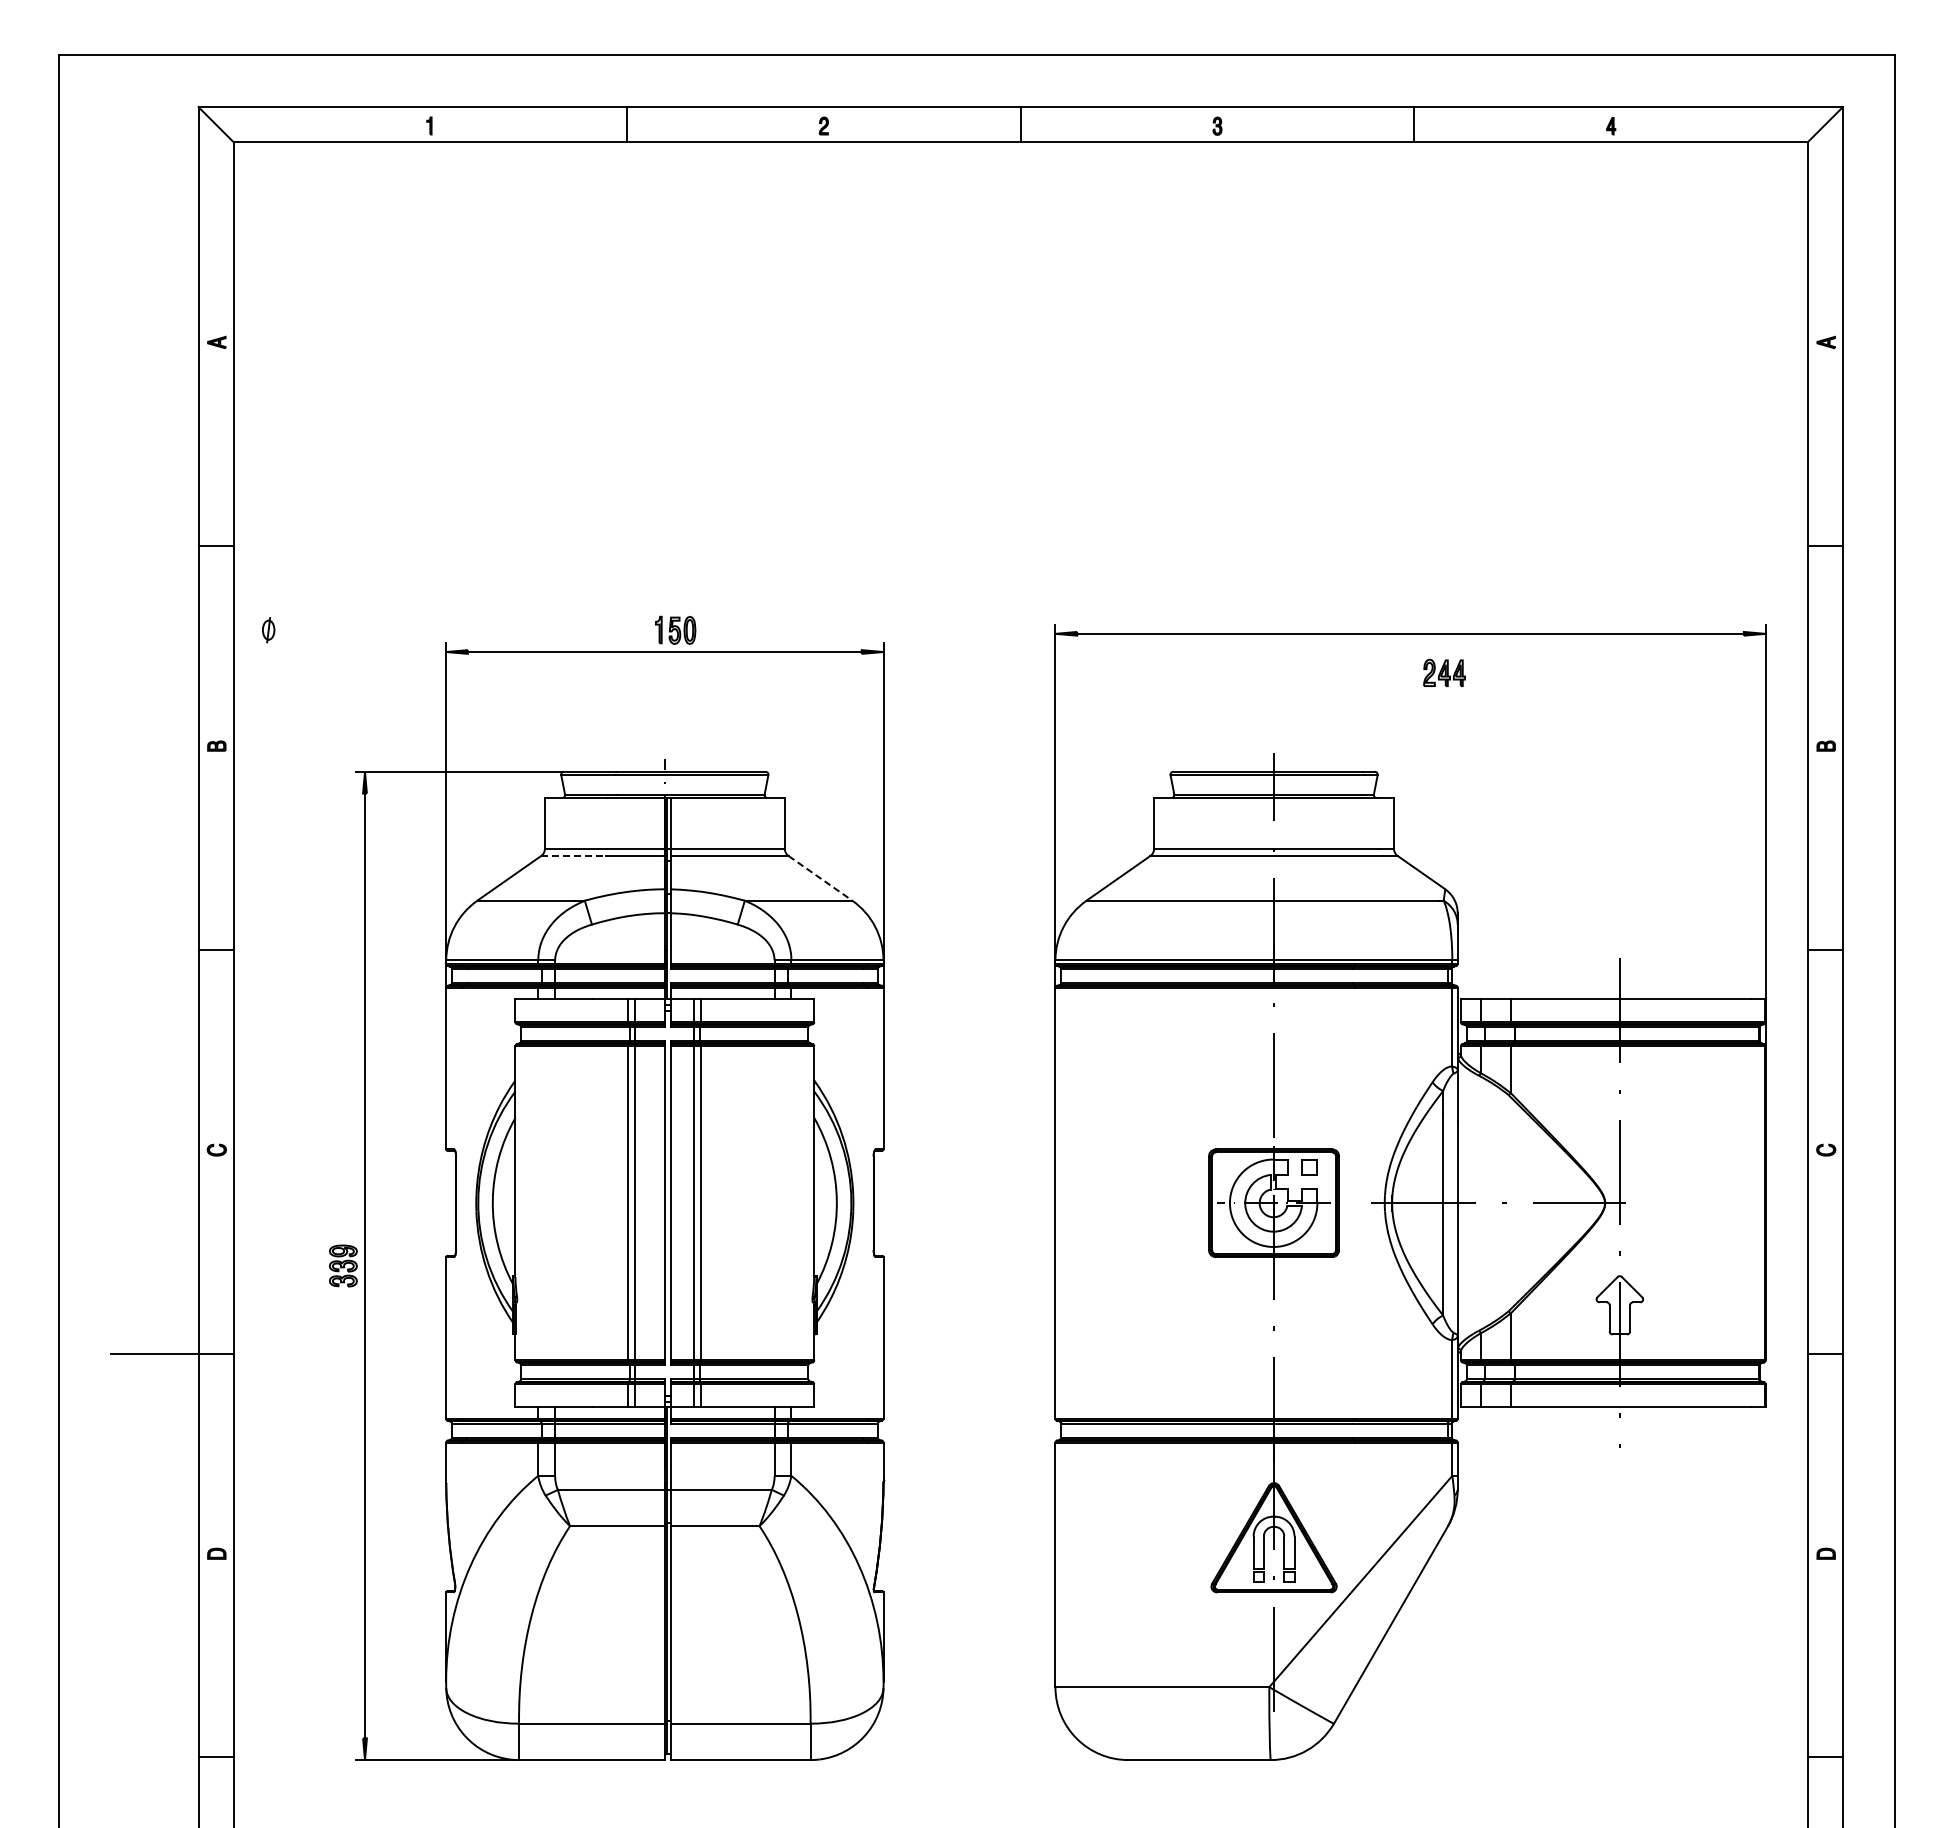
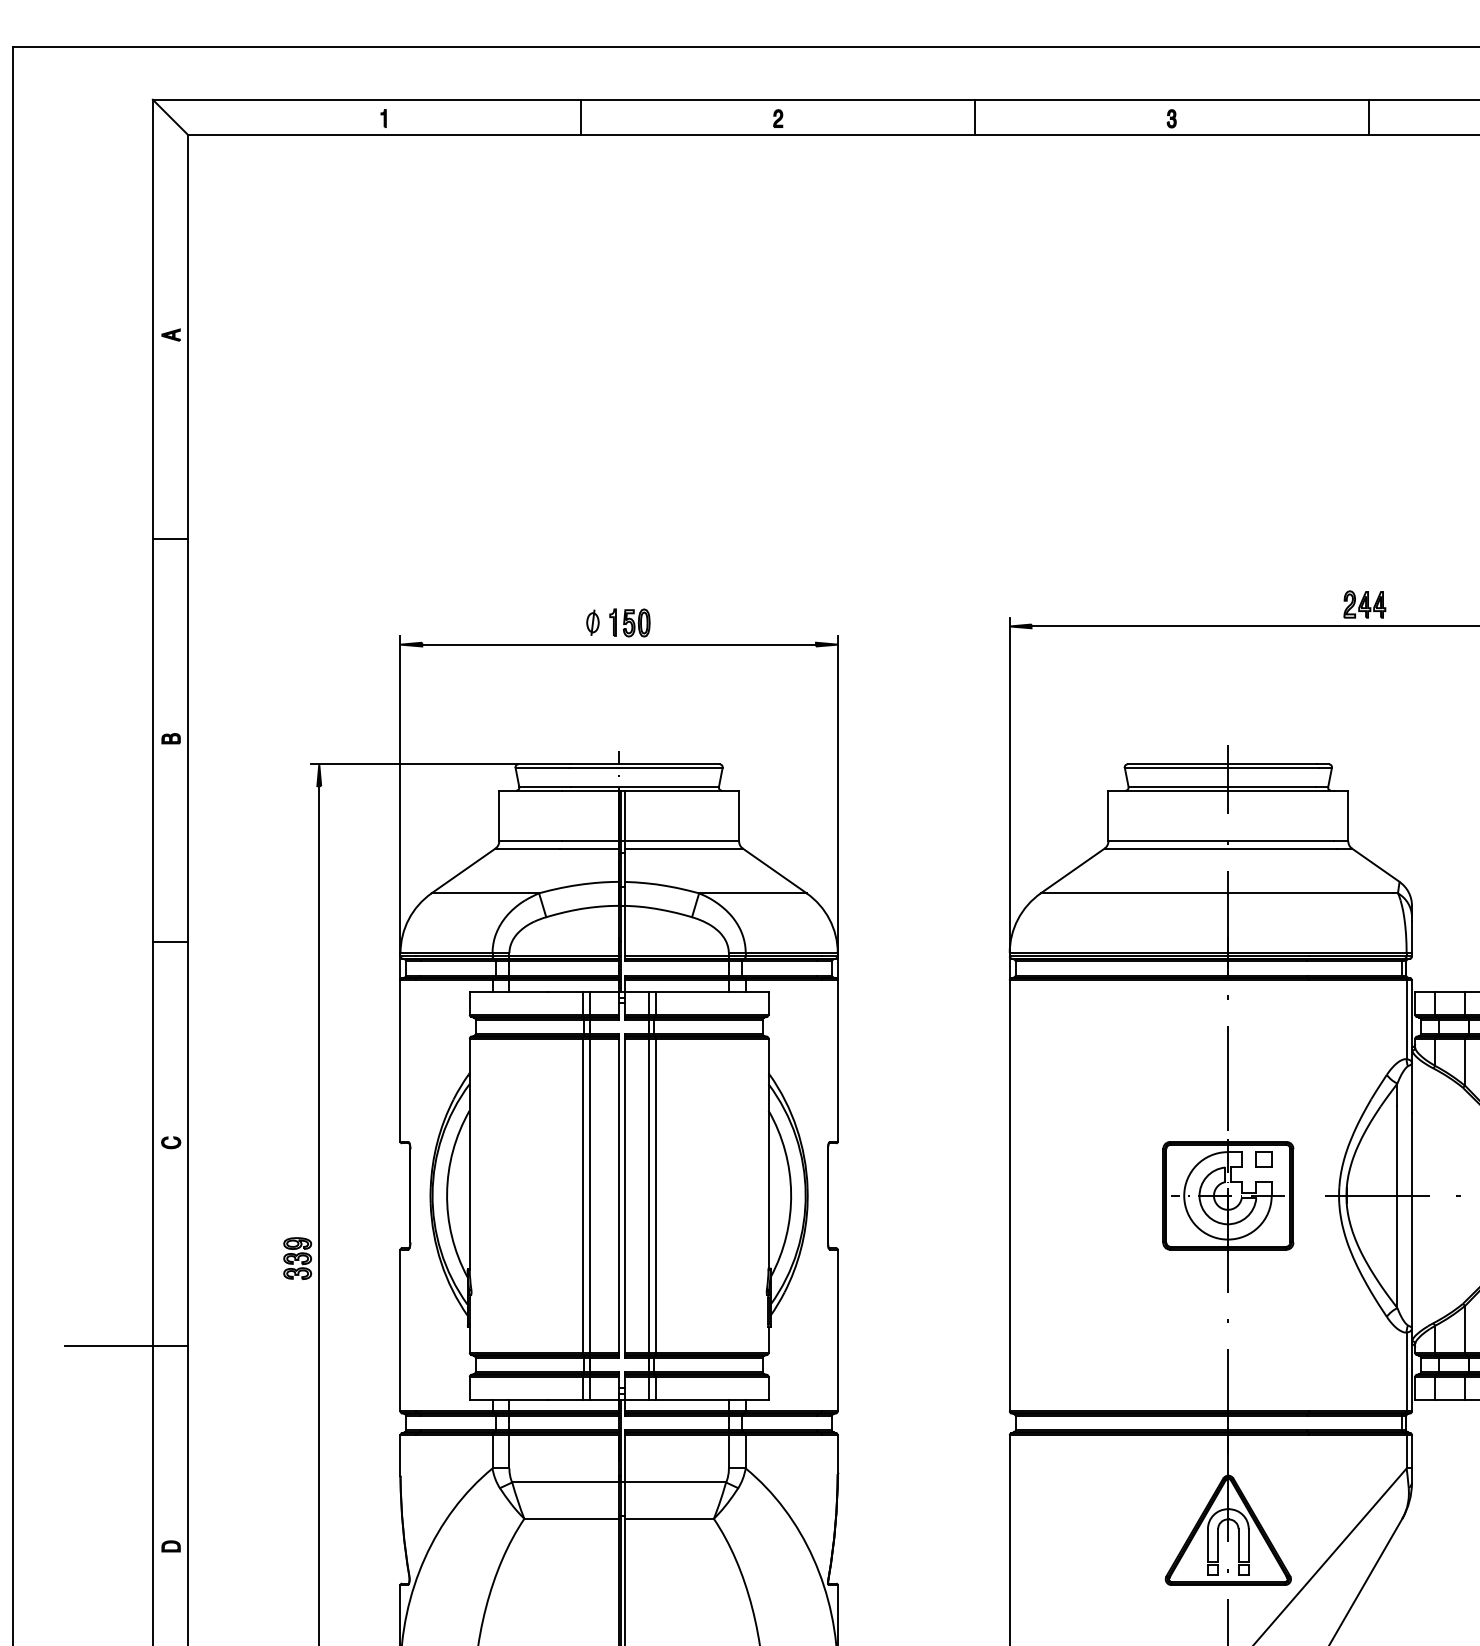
part: (268, 630) -> (592, 623), moved
part: (1444, 672) -> (1364, 604), moved
line: (573, 856) -> (527, 849), dashed -> solid
line: (820, 878) -> (774, 871), dashed -> solid

